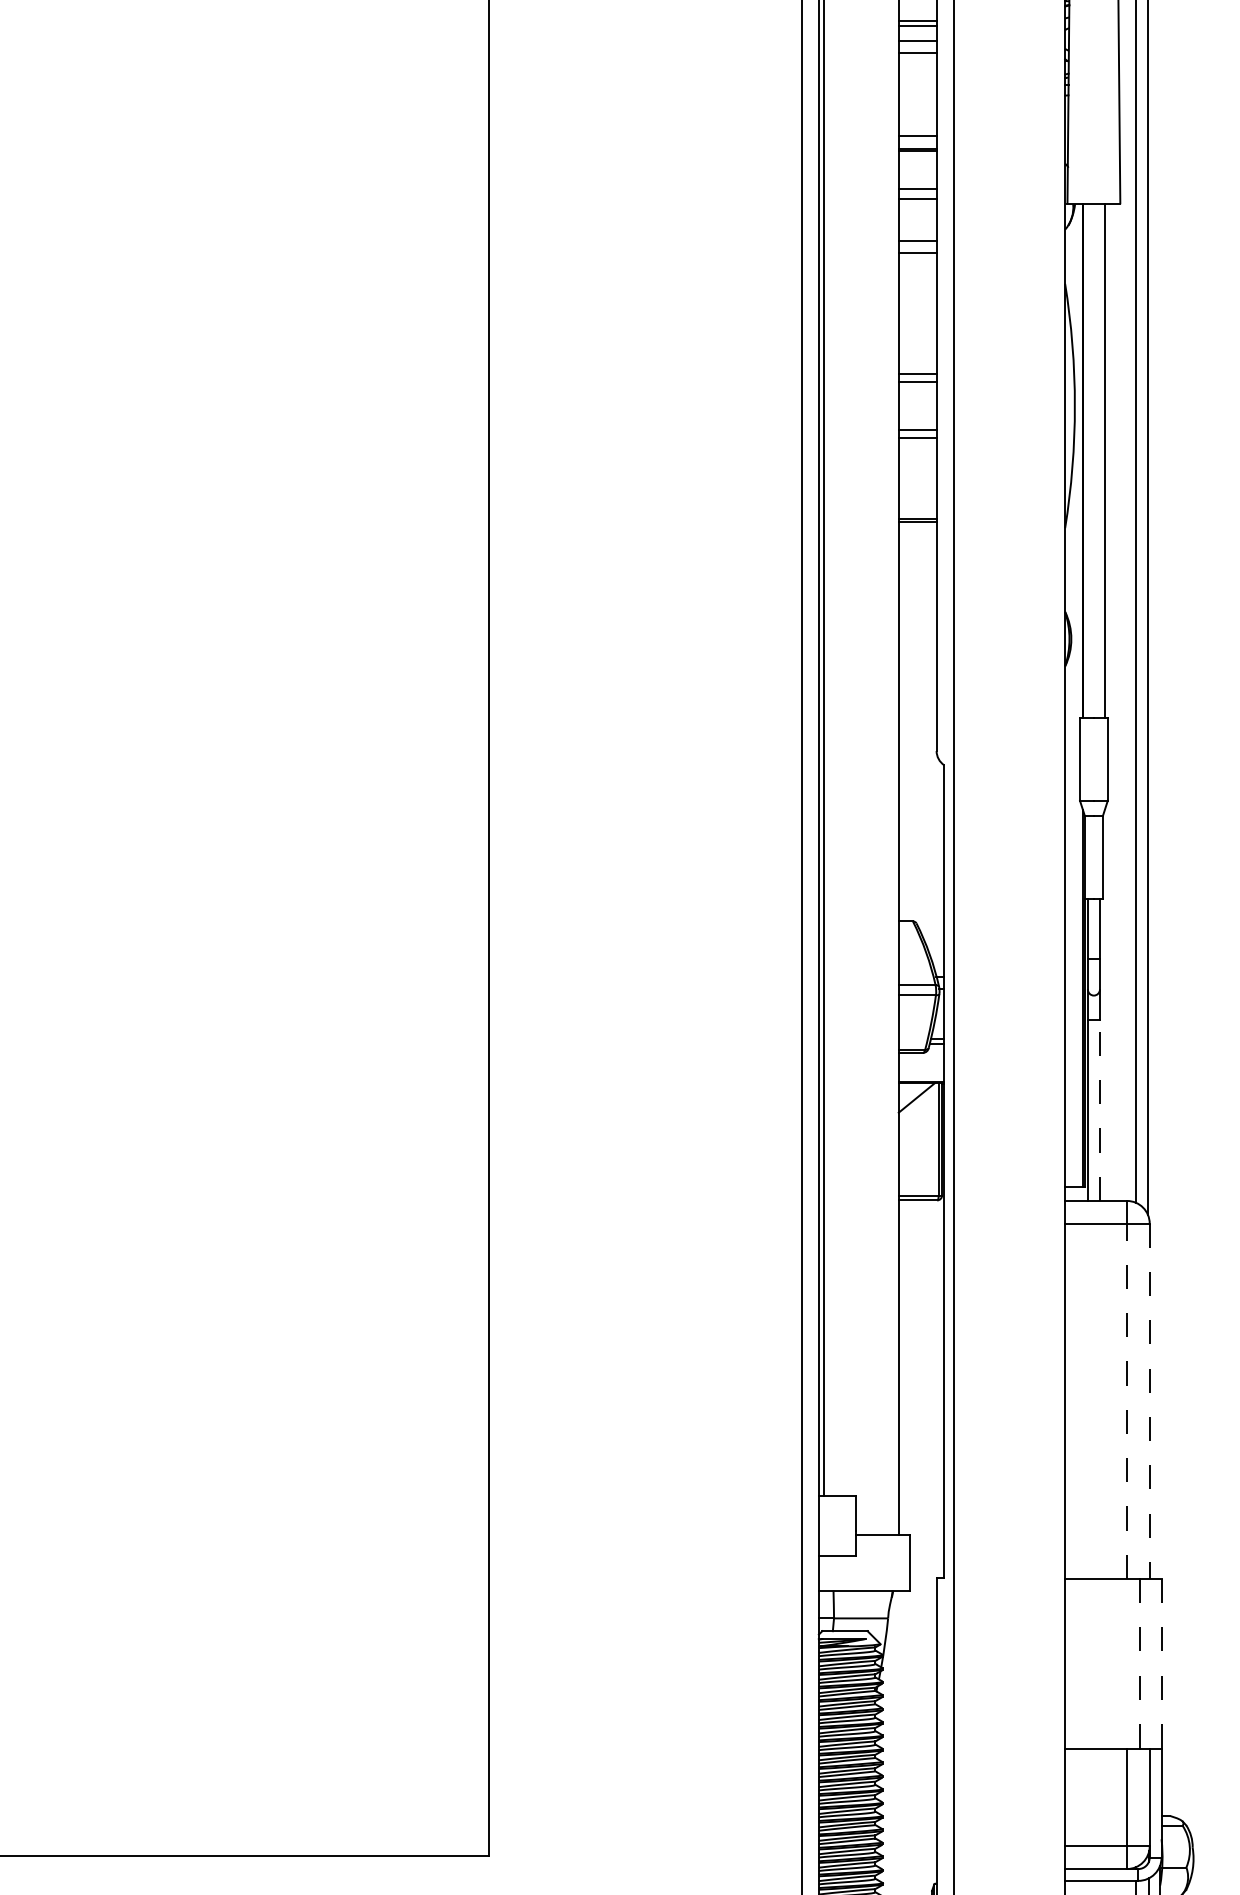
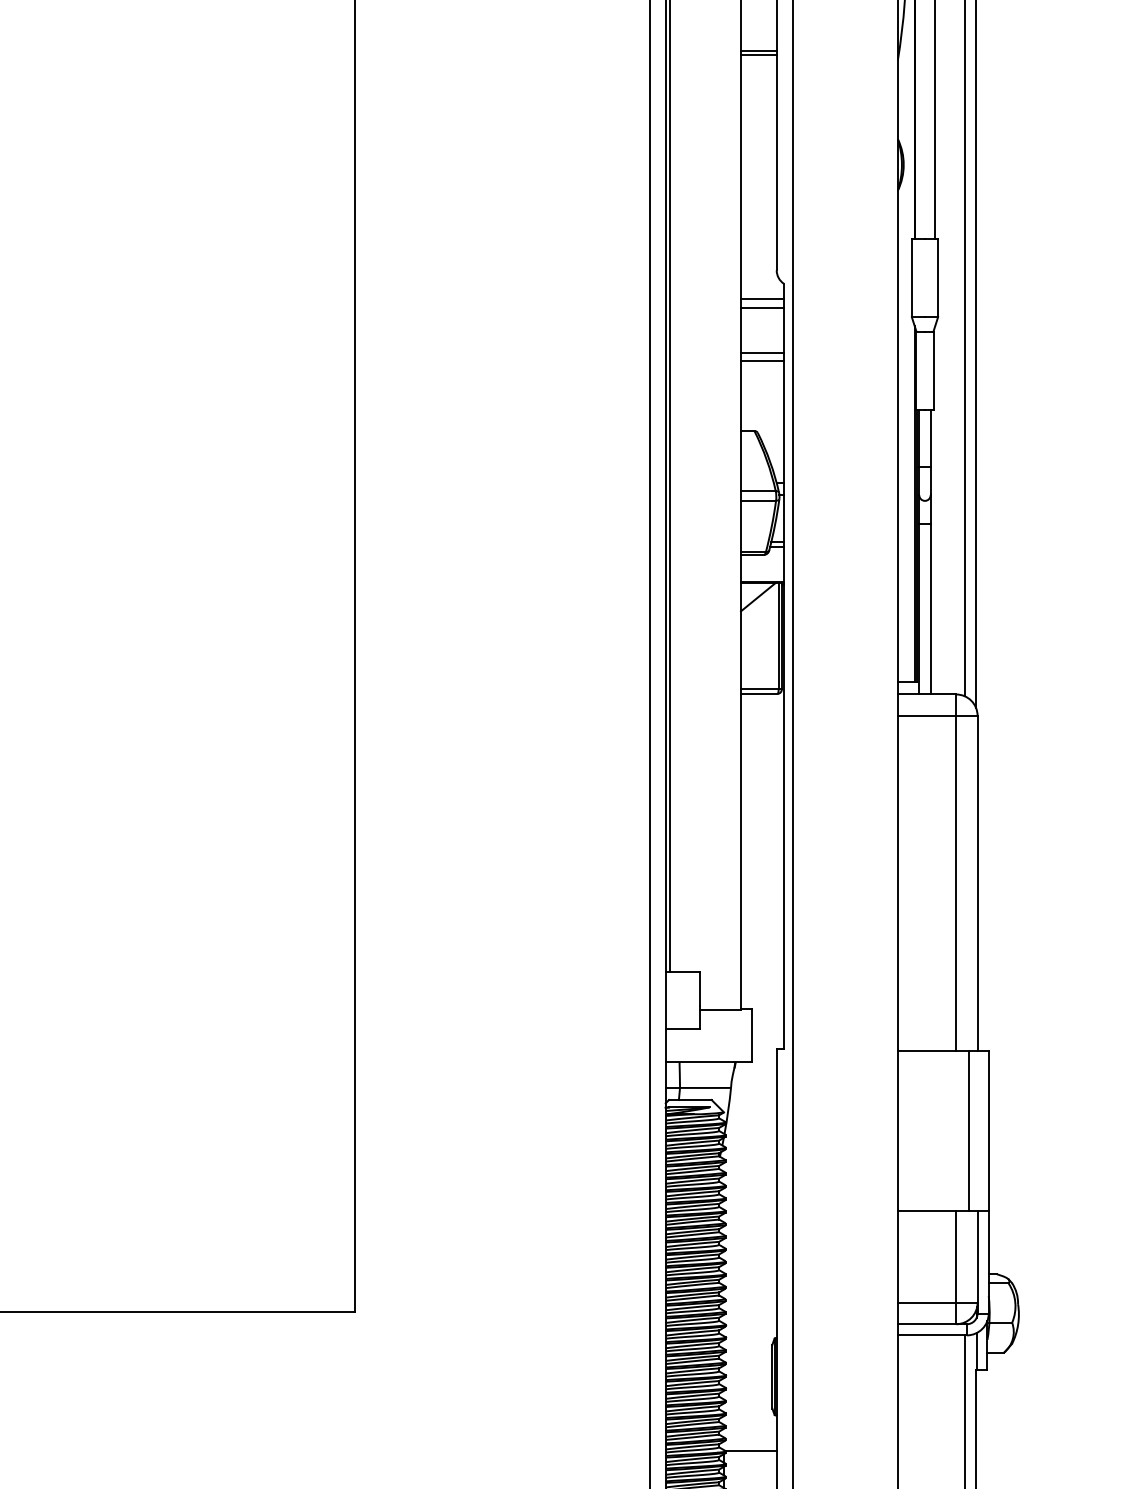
line: (921, 781) -> (762, 299), added
line: (921, 791) -> (762, 308), added
line: (921, 838) -> (762, 352), added
line: (921, 847) -> (762, 361), added
line: (1099, 1110) -> (930, 609), dashed -> solid
line: (1127, 1401) -> (956, 883), dashed -> solid
line: (1149, 1401) -> (977, 883), dashed -> solid
line: (1140, 1664) -> (968, 1131), dashed -> solid
line: (1161, 1664) -> (988, 1131), dashed -> solid

